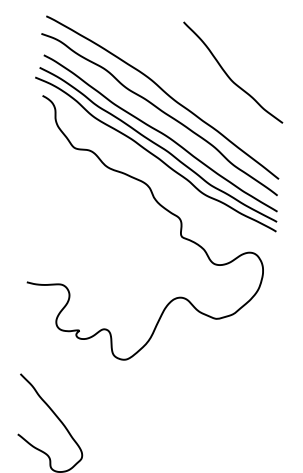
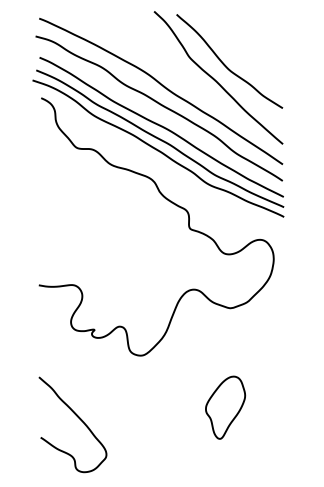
curve: (217, 89) -> (215, 79), added
part: (204, 417) -> (225, 407), added

